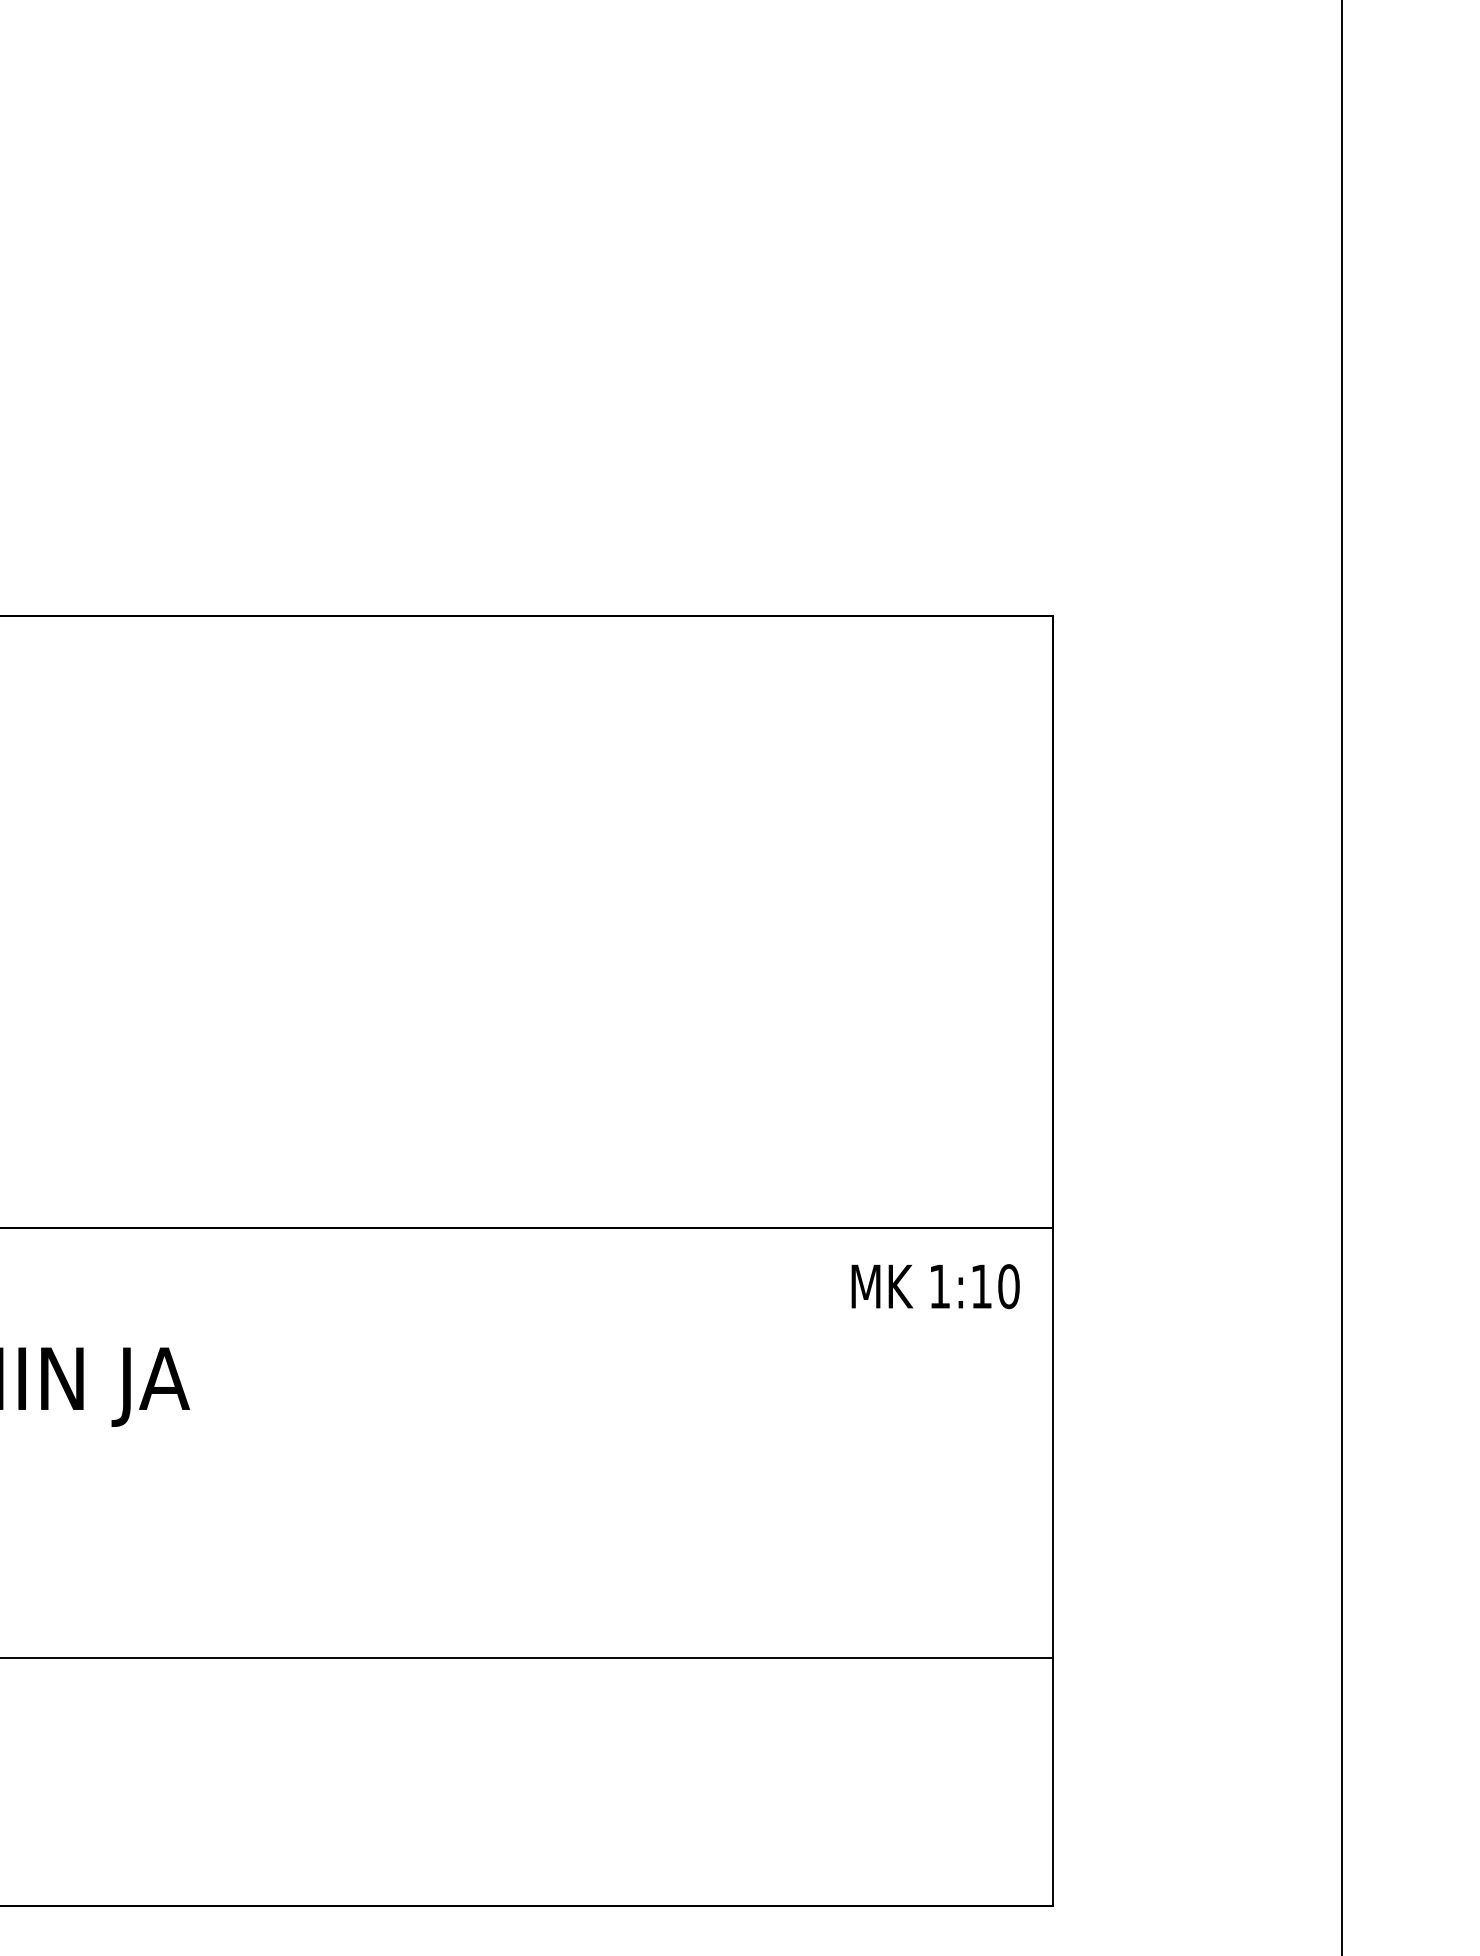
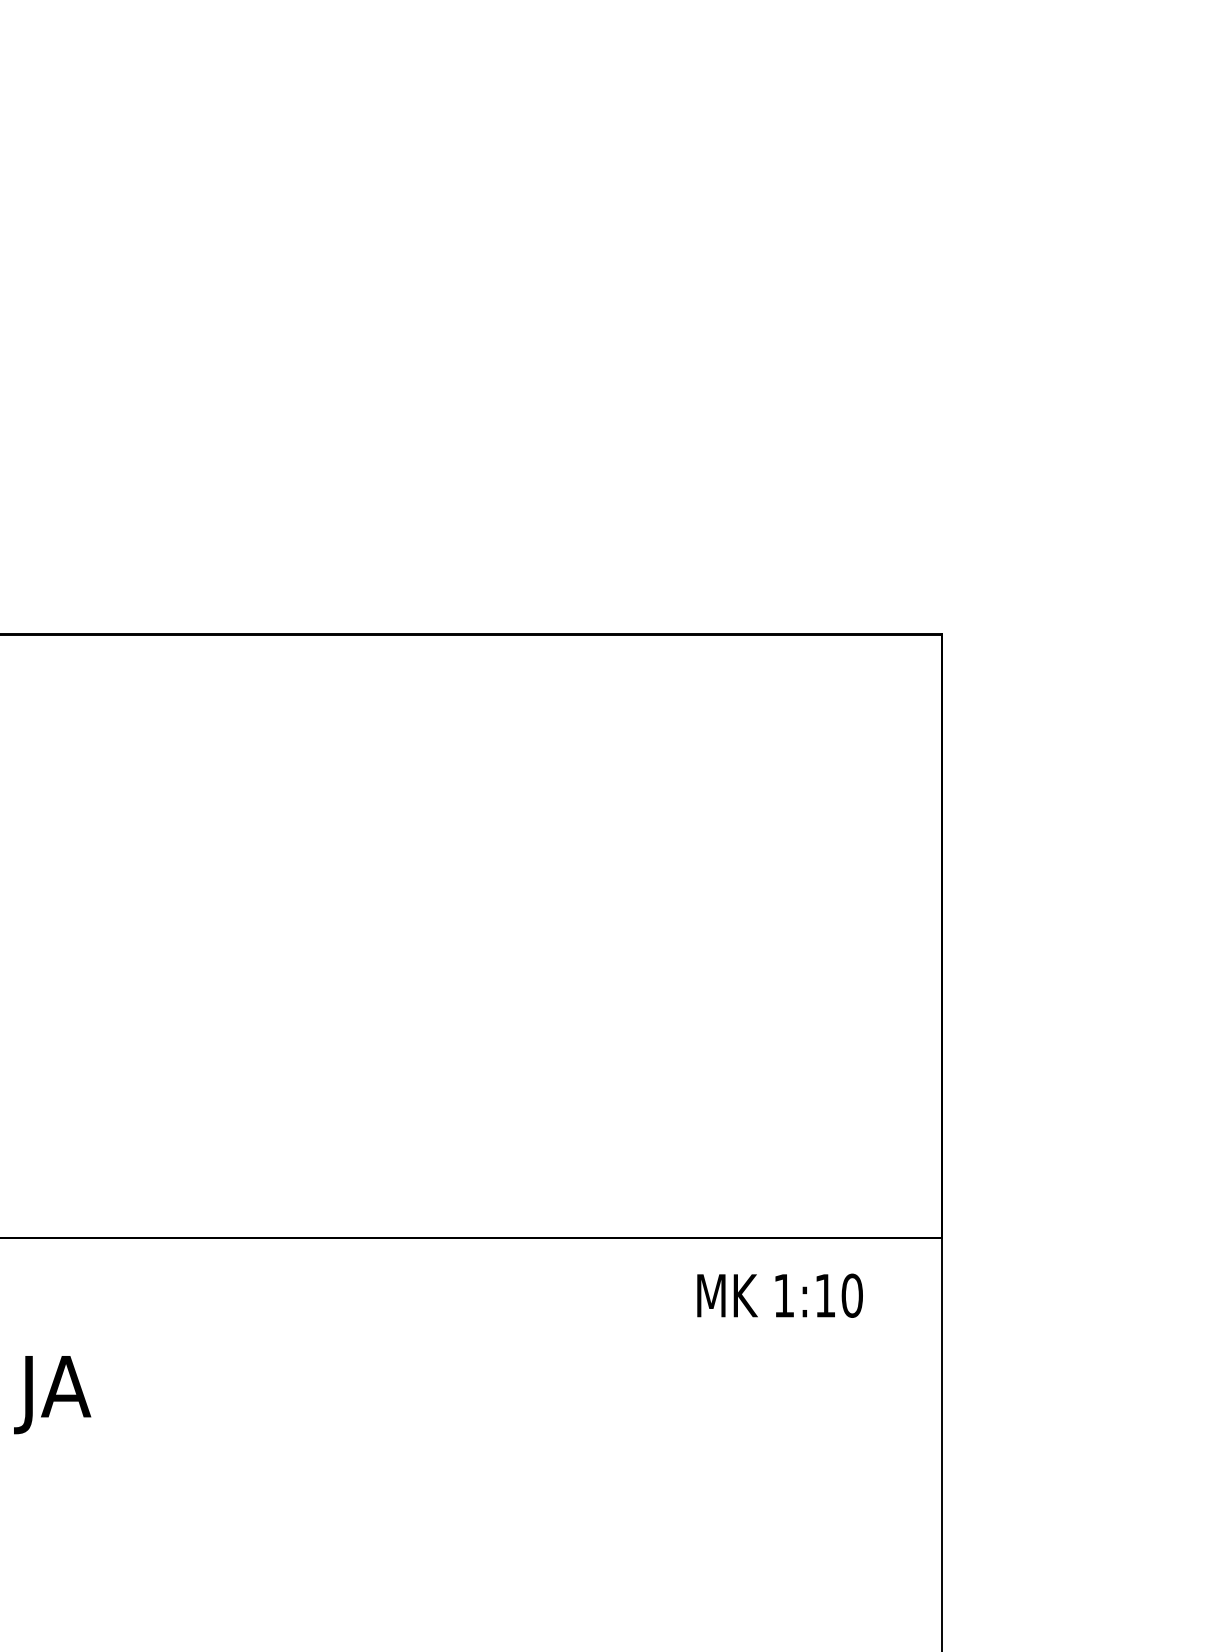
text: (935, 1286) -> (779, 1295), moved

